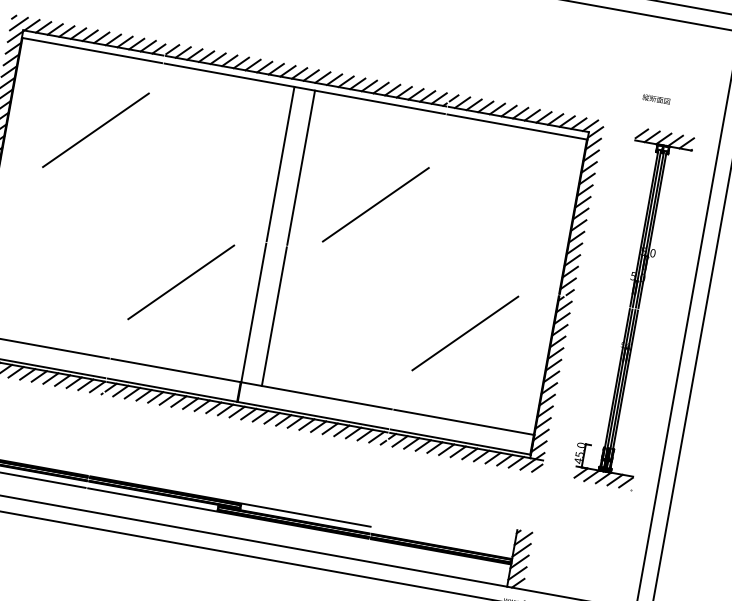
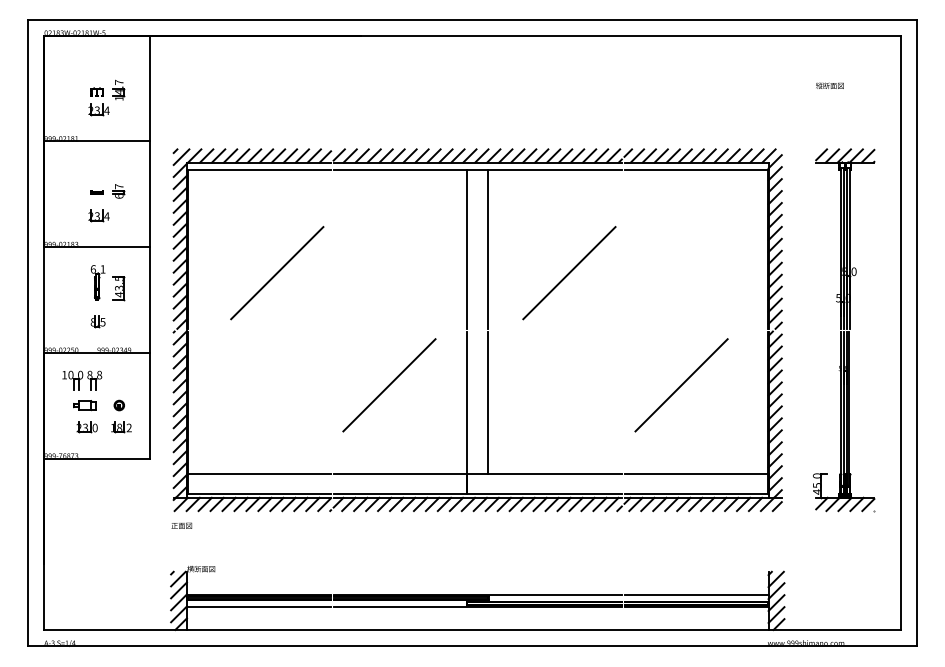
text: (656, 98) -> (829, 85), moved
line: (96, 130) -> (277, 273), moved
line: (443, 539) -> (696, 594), added

